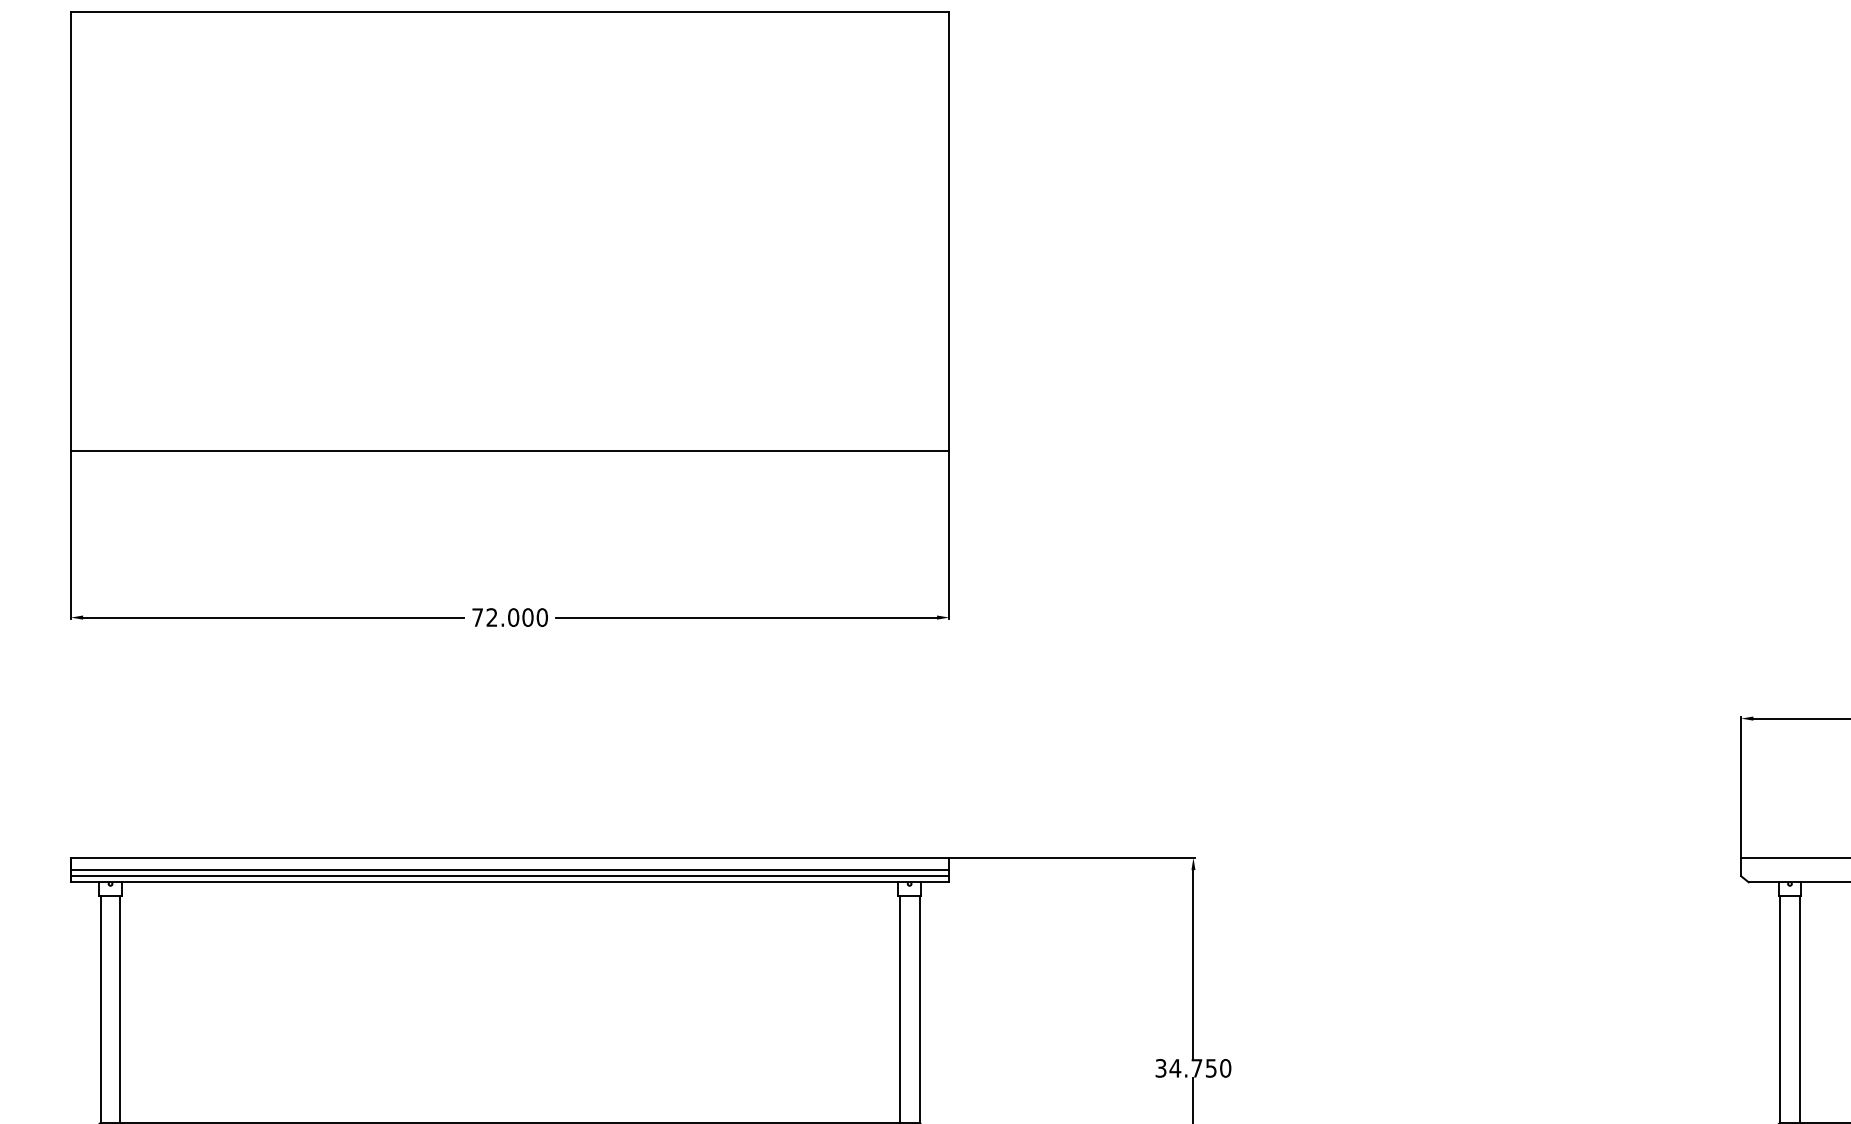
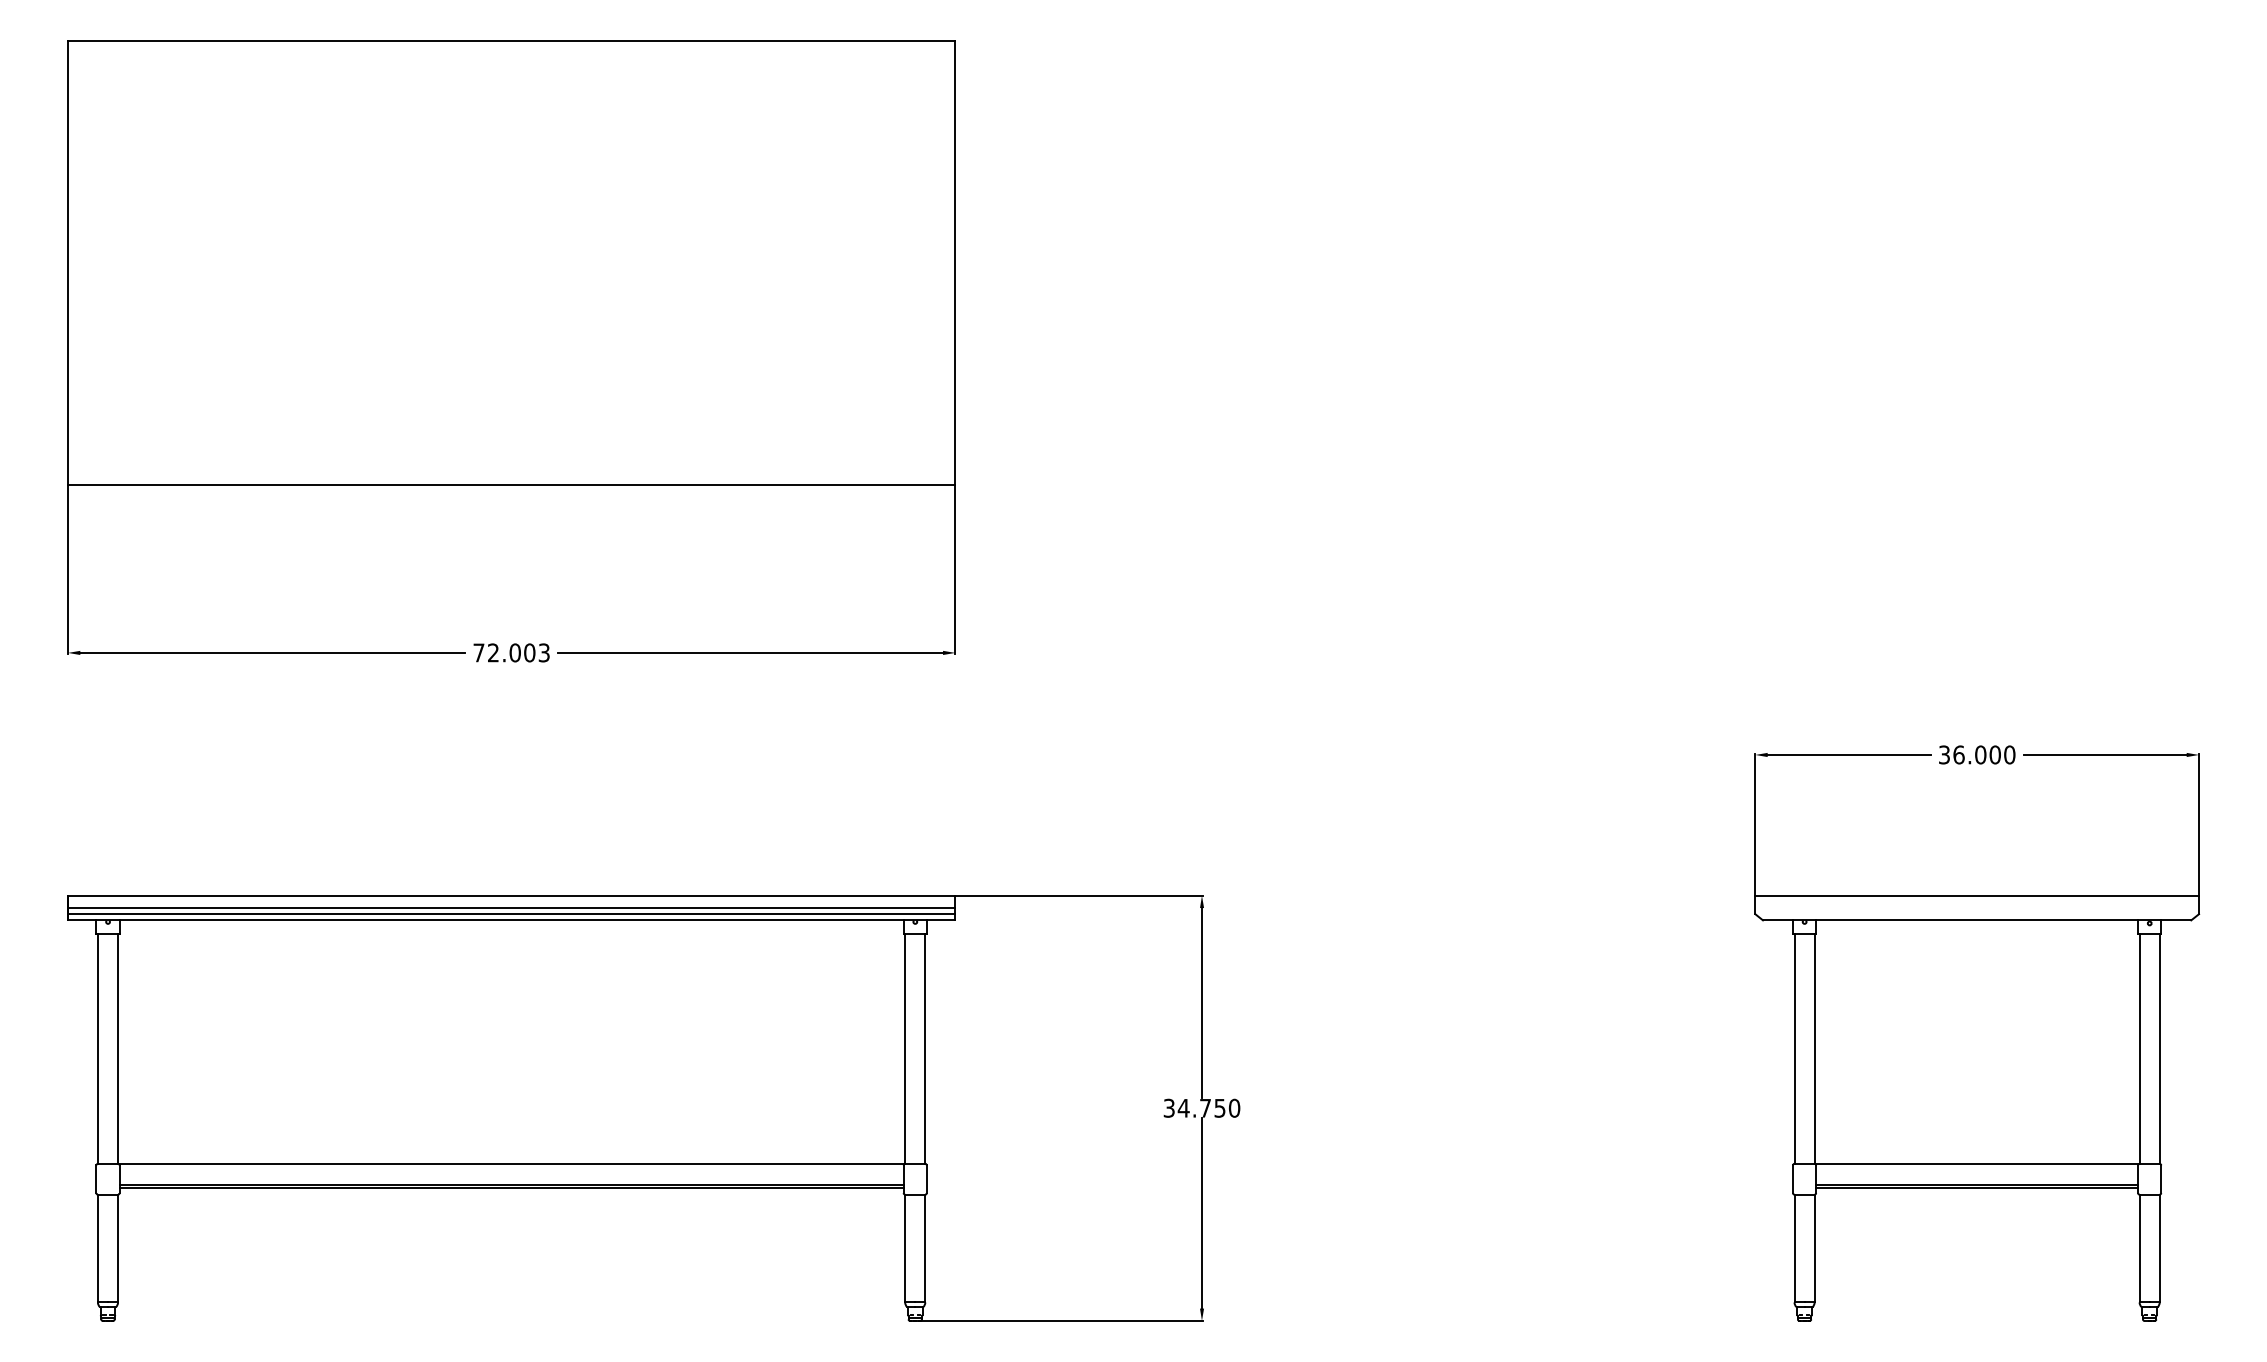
text: (541, 617) -> (543, 652), 72.000 -> 72.003

